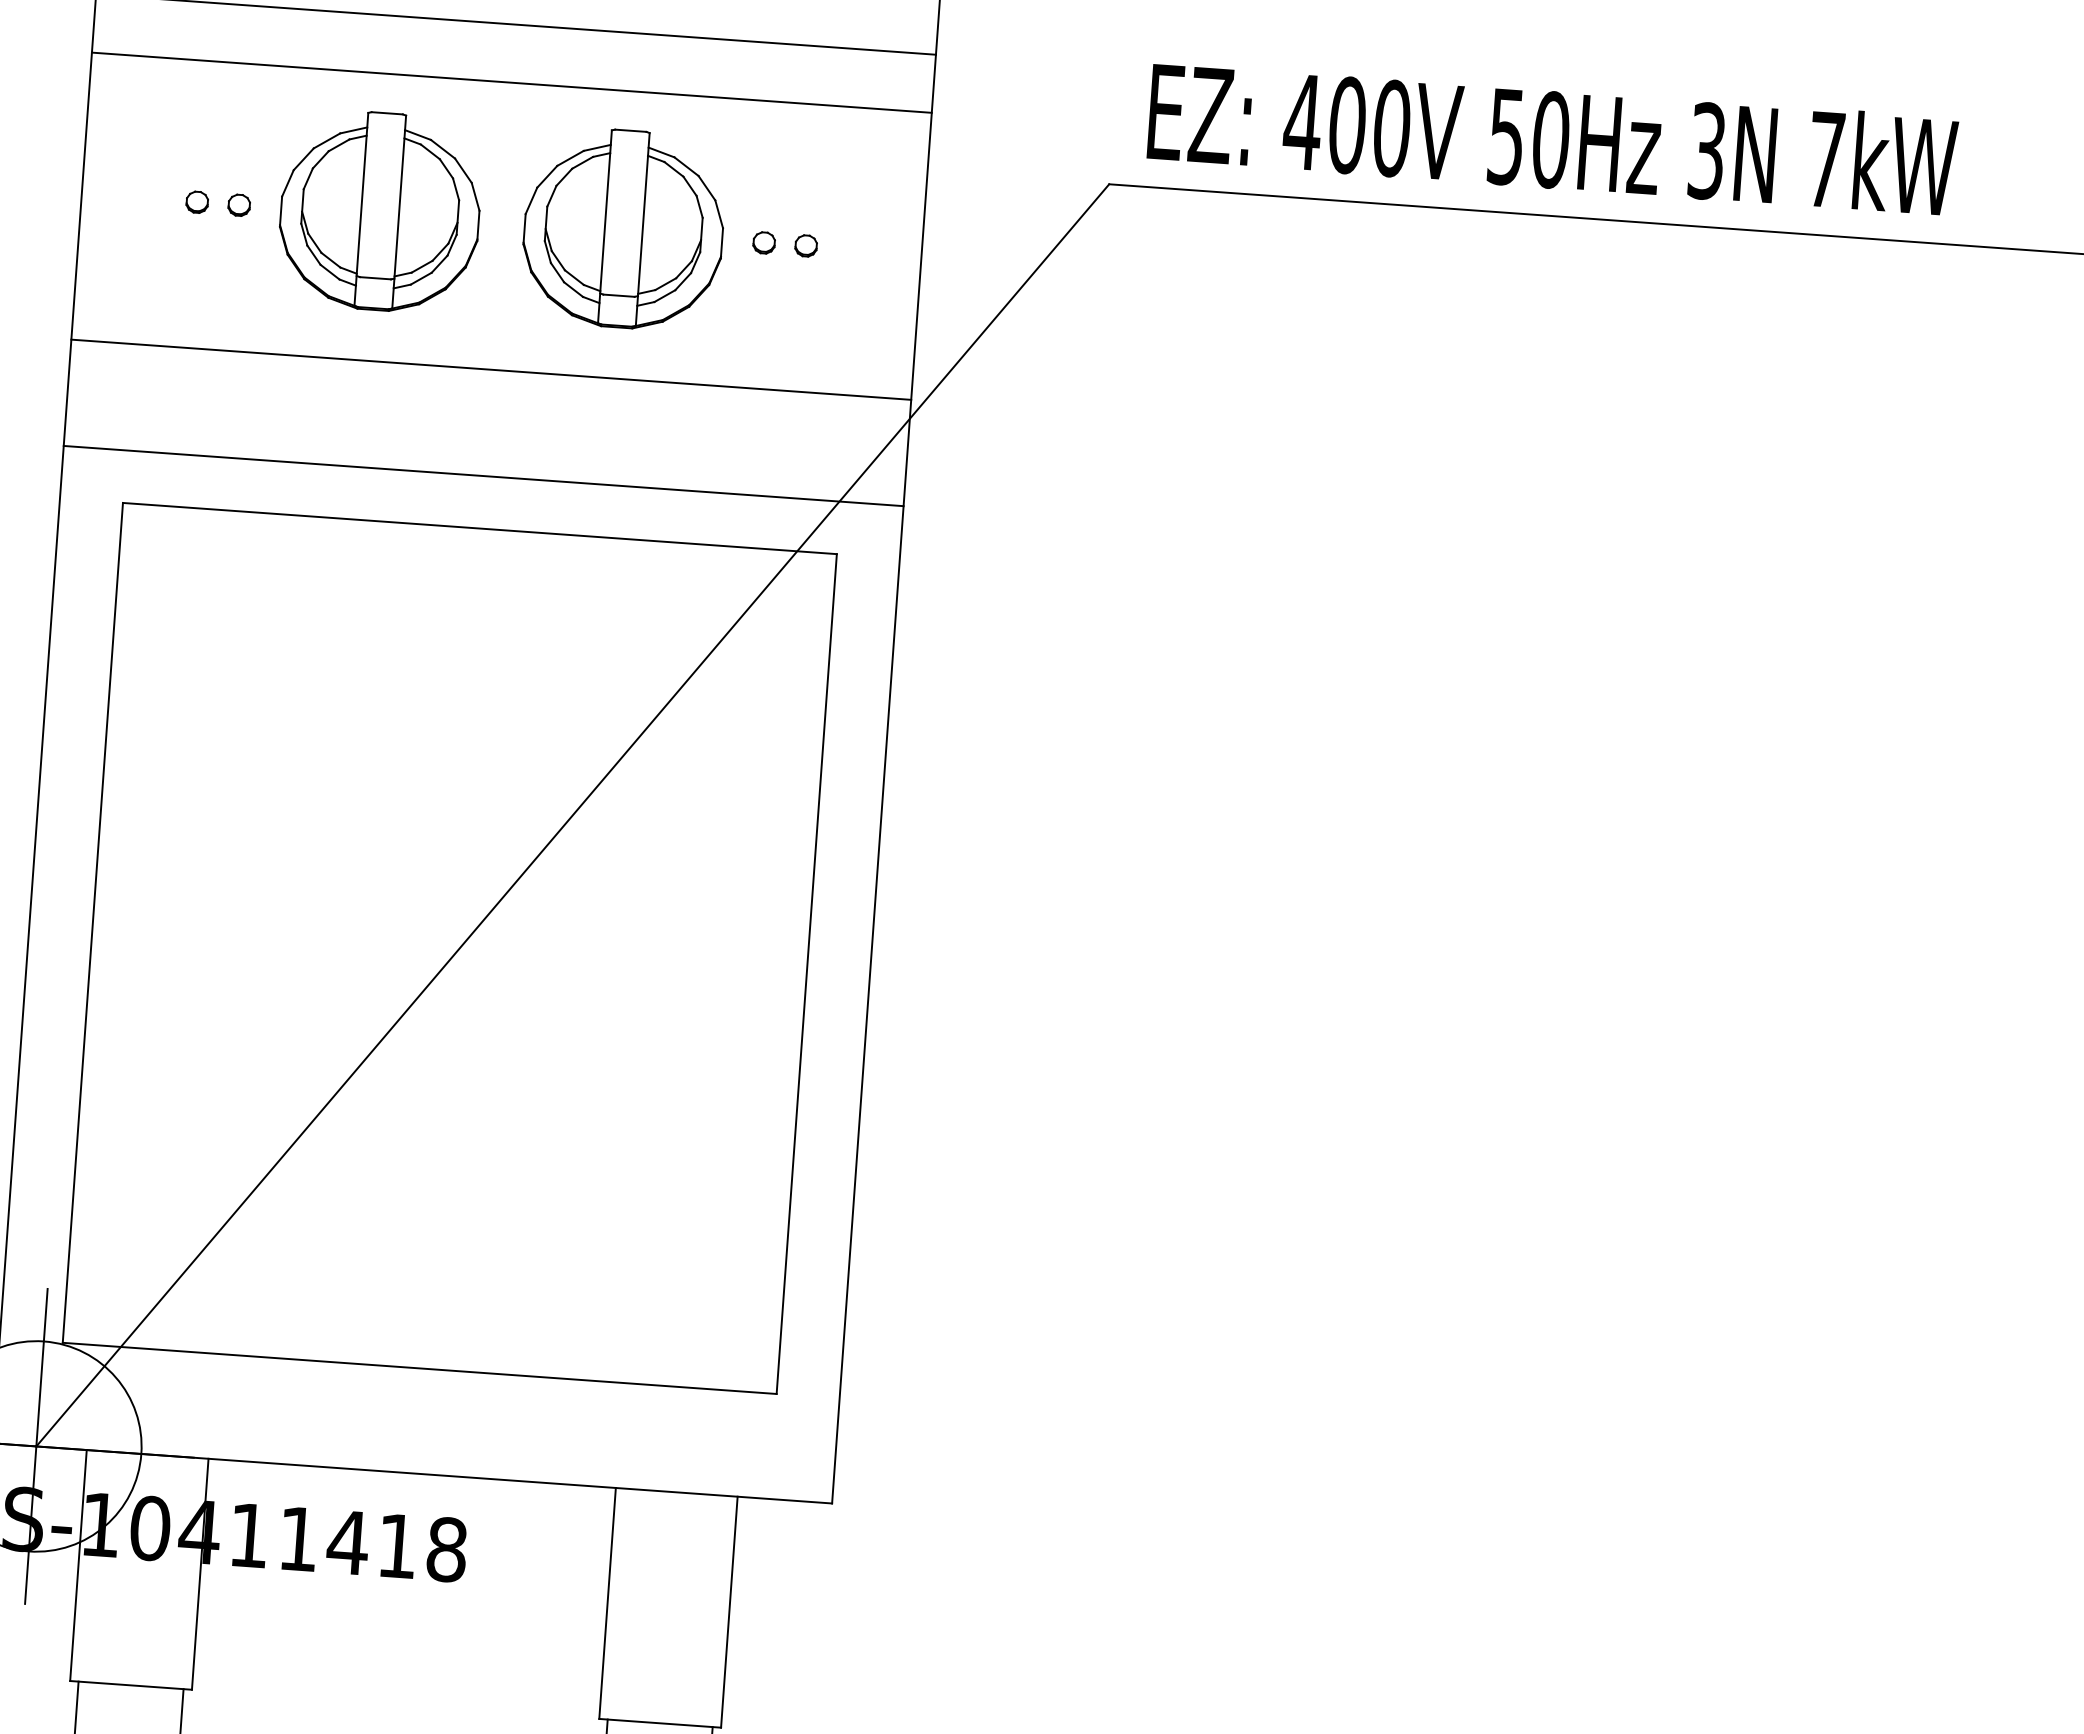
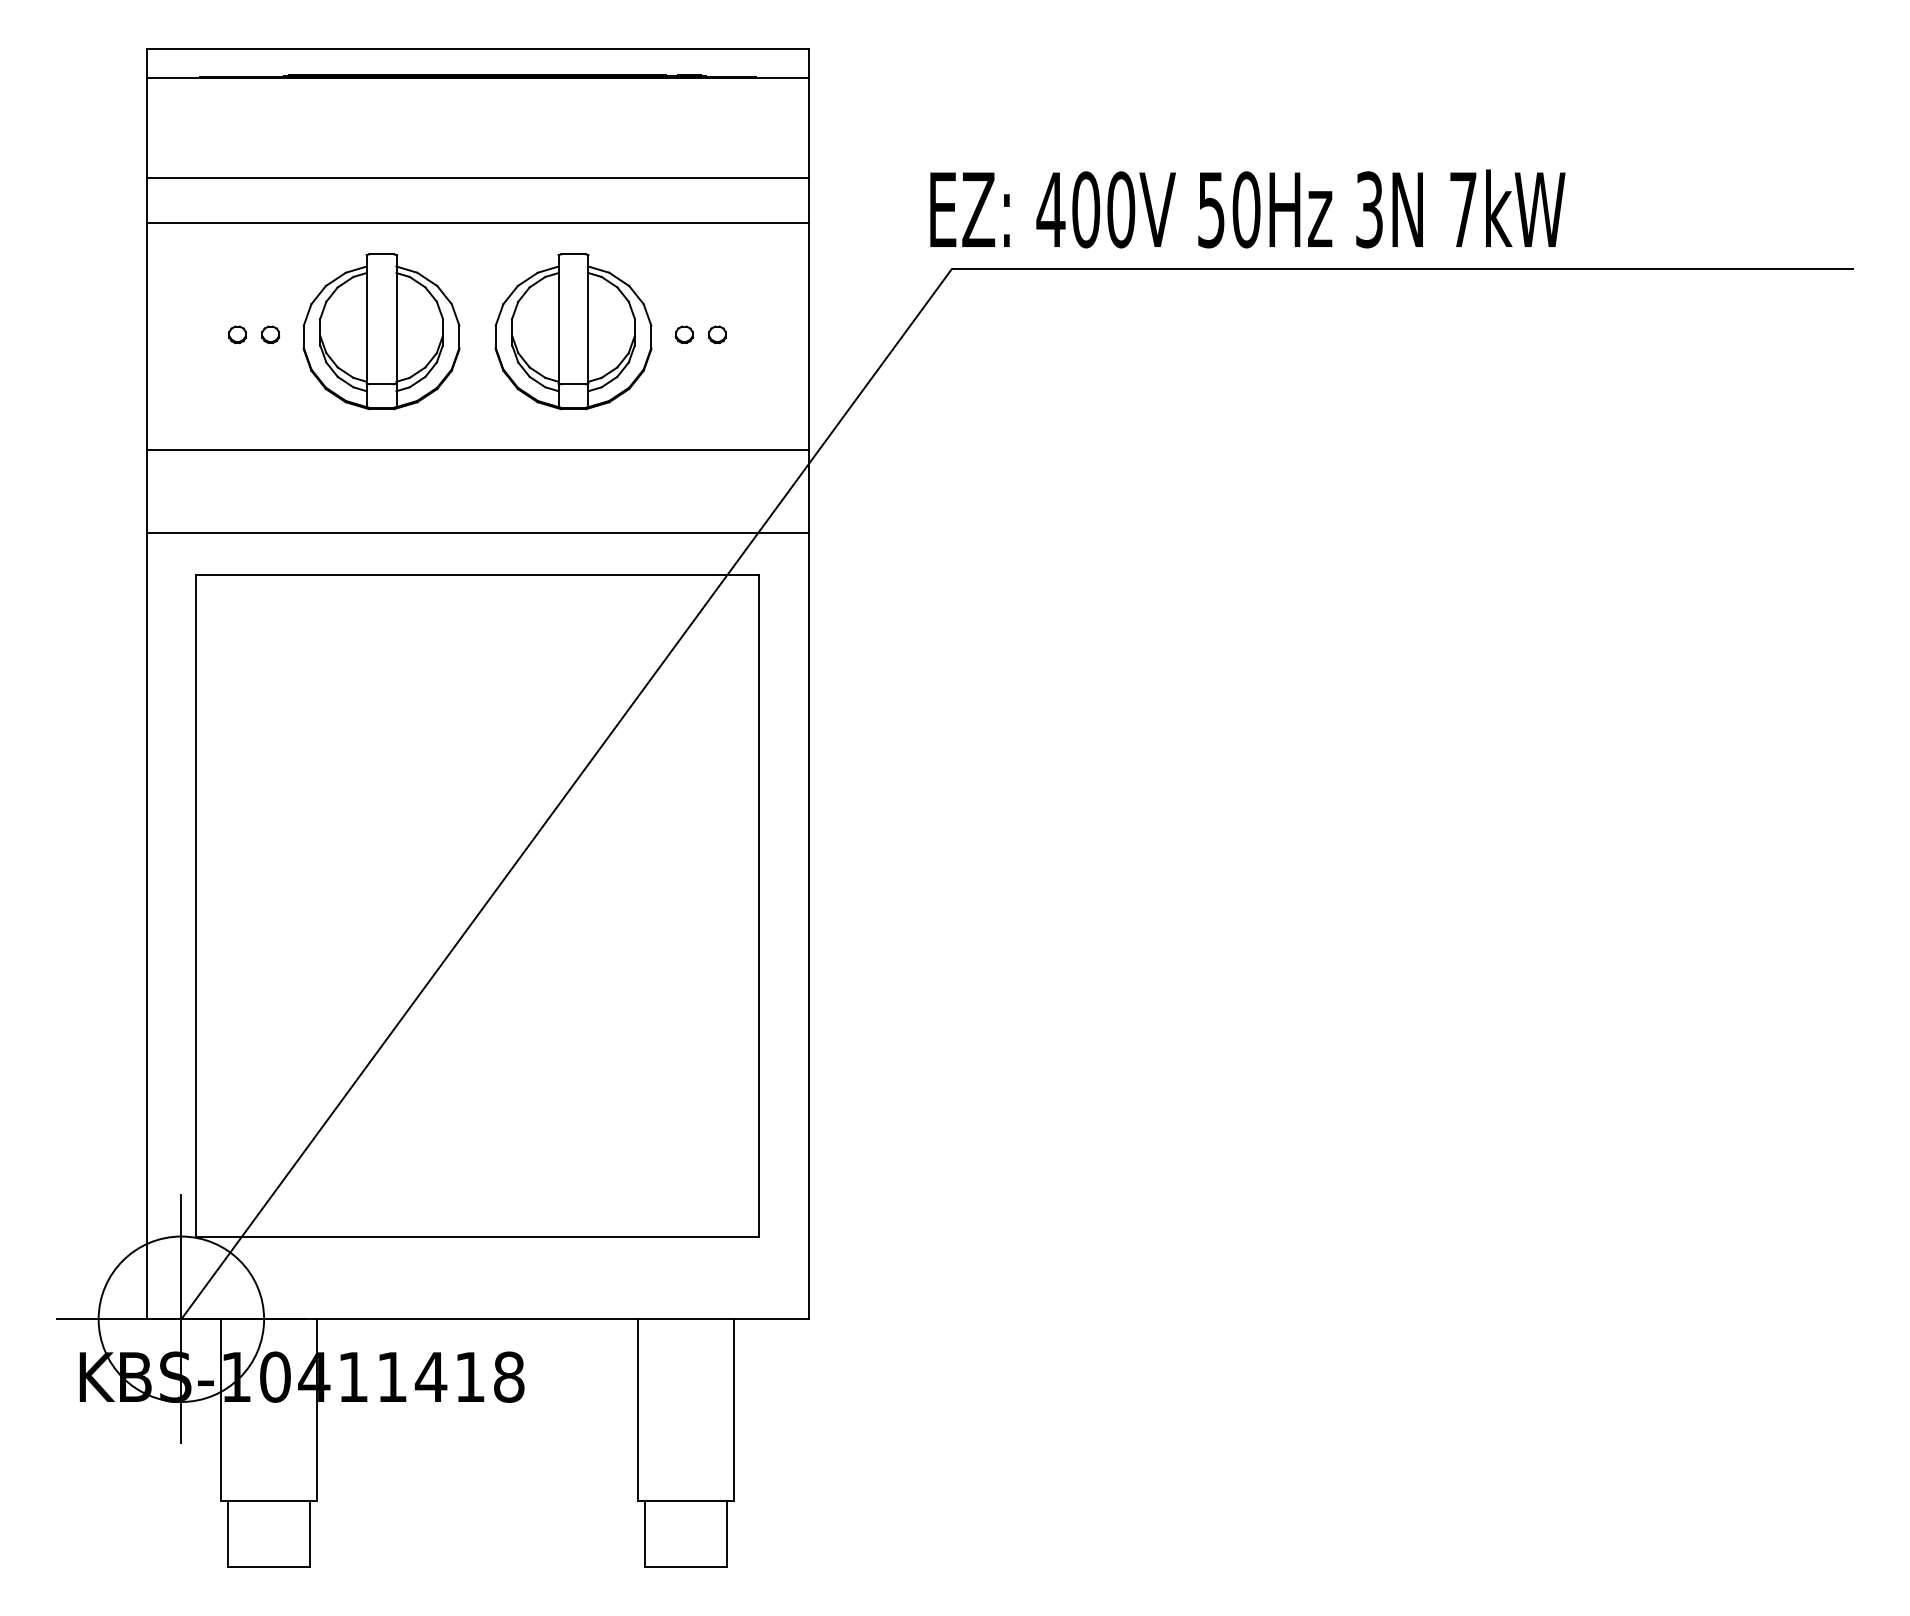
text: (1552, 138) -> (1247, 208), moved

